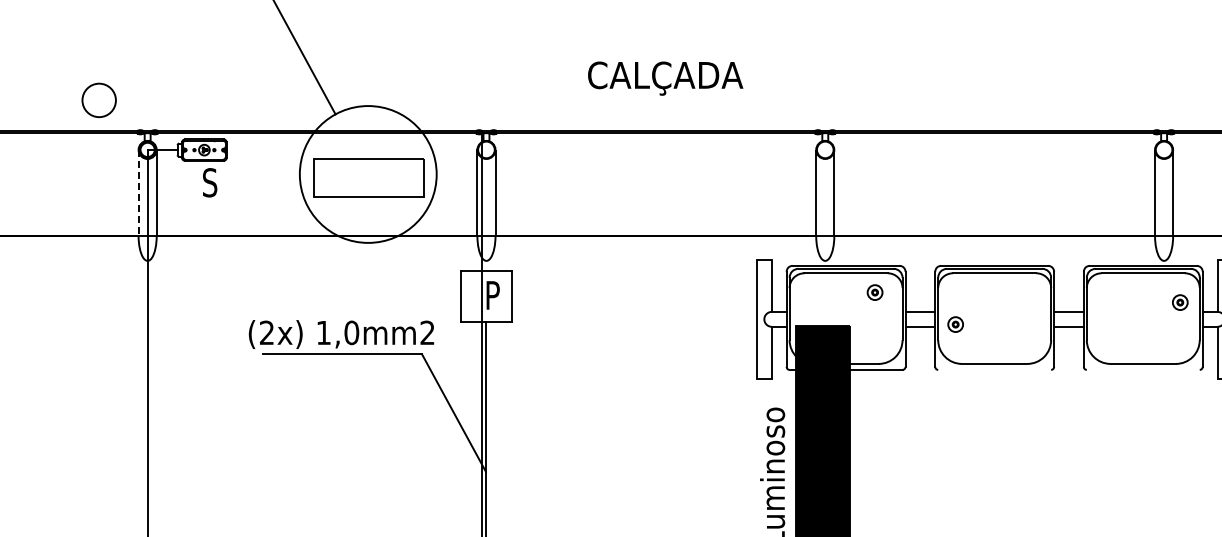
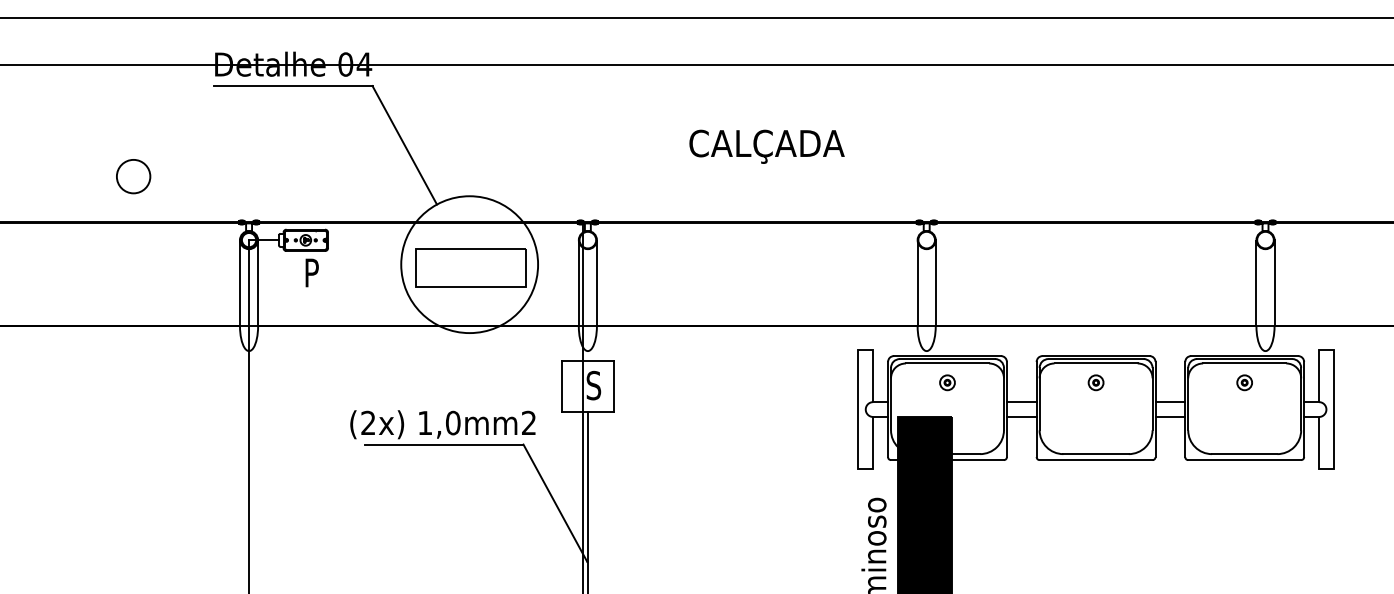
text: (665, 78) -> (766, 146), moved
circle: (99, 100) -> (133, 176), moved
text: (210, 182) -> (311, 272), S -> P
line: (139, 193) -> (240, 283), dashed -> solid
part: (875, 292) -> (947, 382), moved
text: (492, 295) -> (593, 385), P -> S
part: (1180, 302) -> (1244, 382), moved
part: (955, 324) -> (1095, 382), moved
line: (994, 370) -> (1095, 460), added
line: (1143, 370) -> (1244, 460), added

